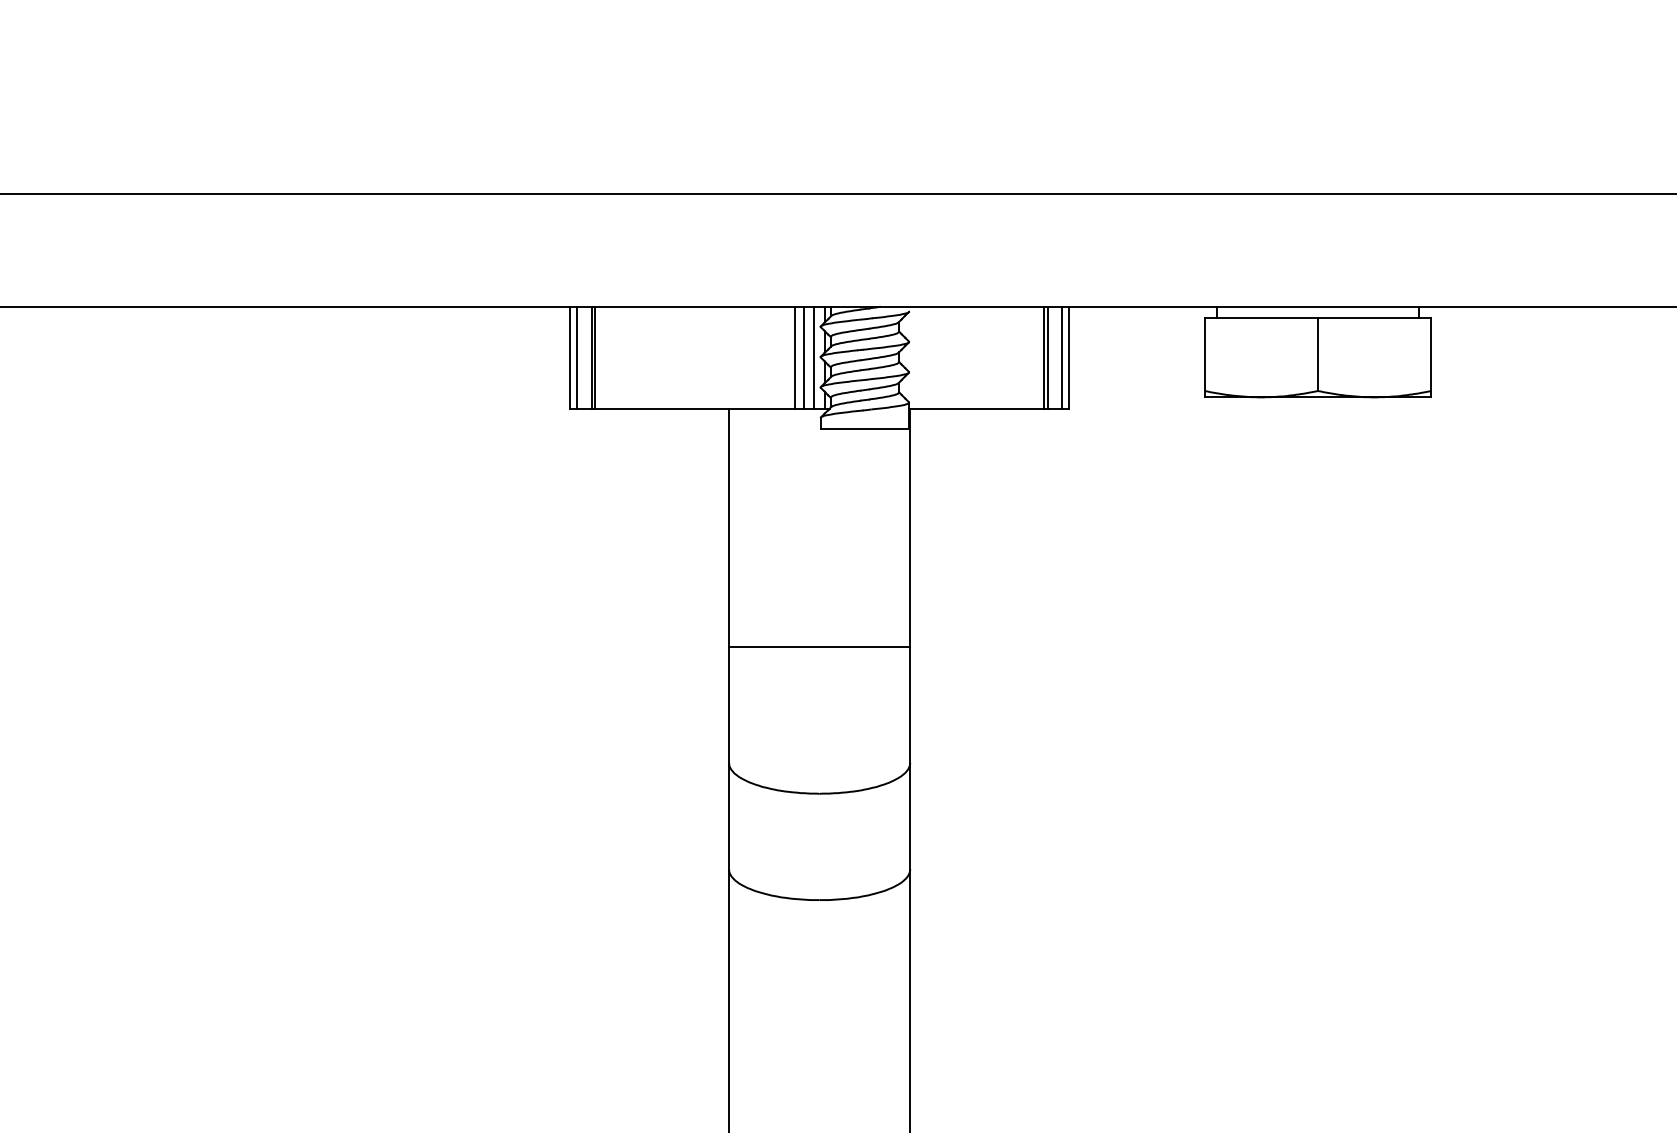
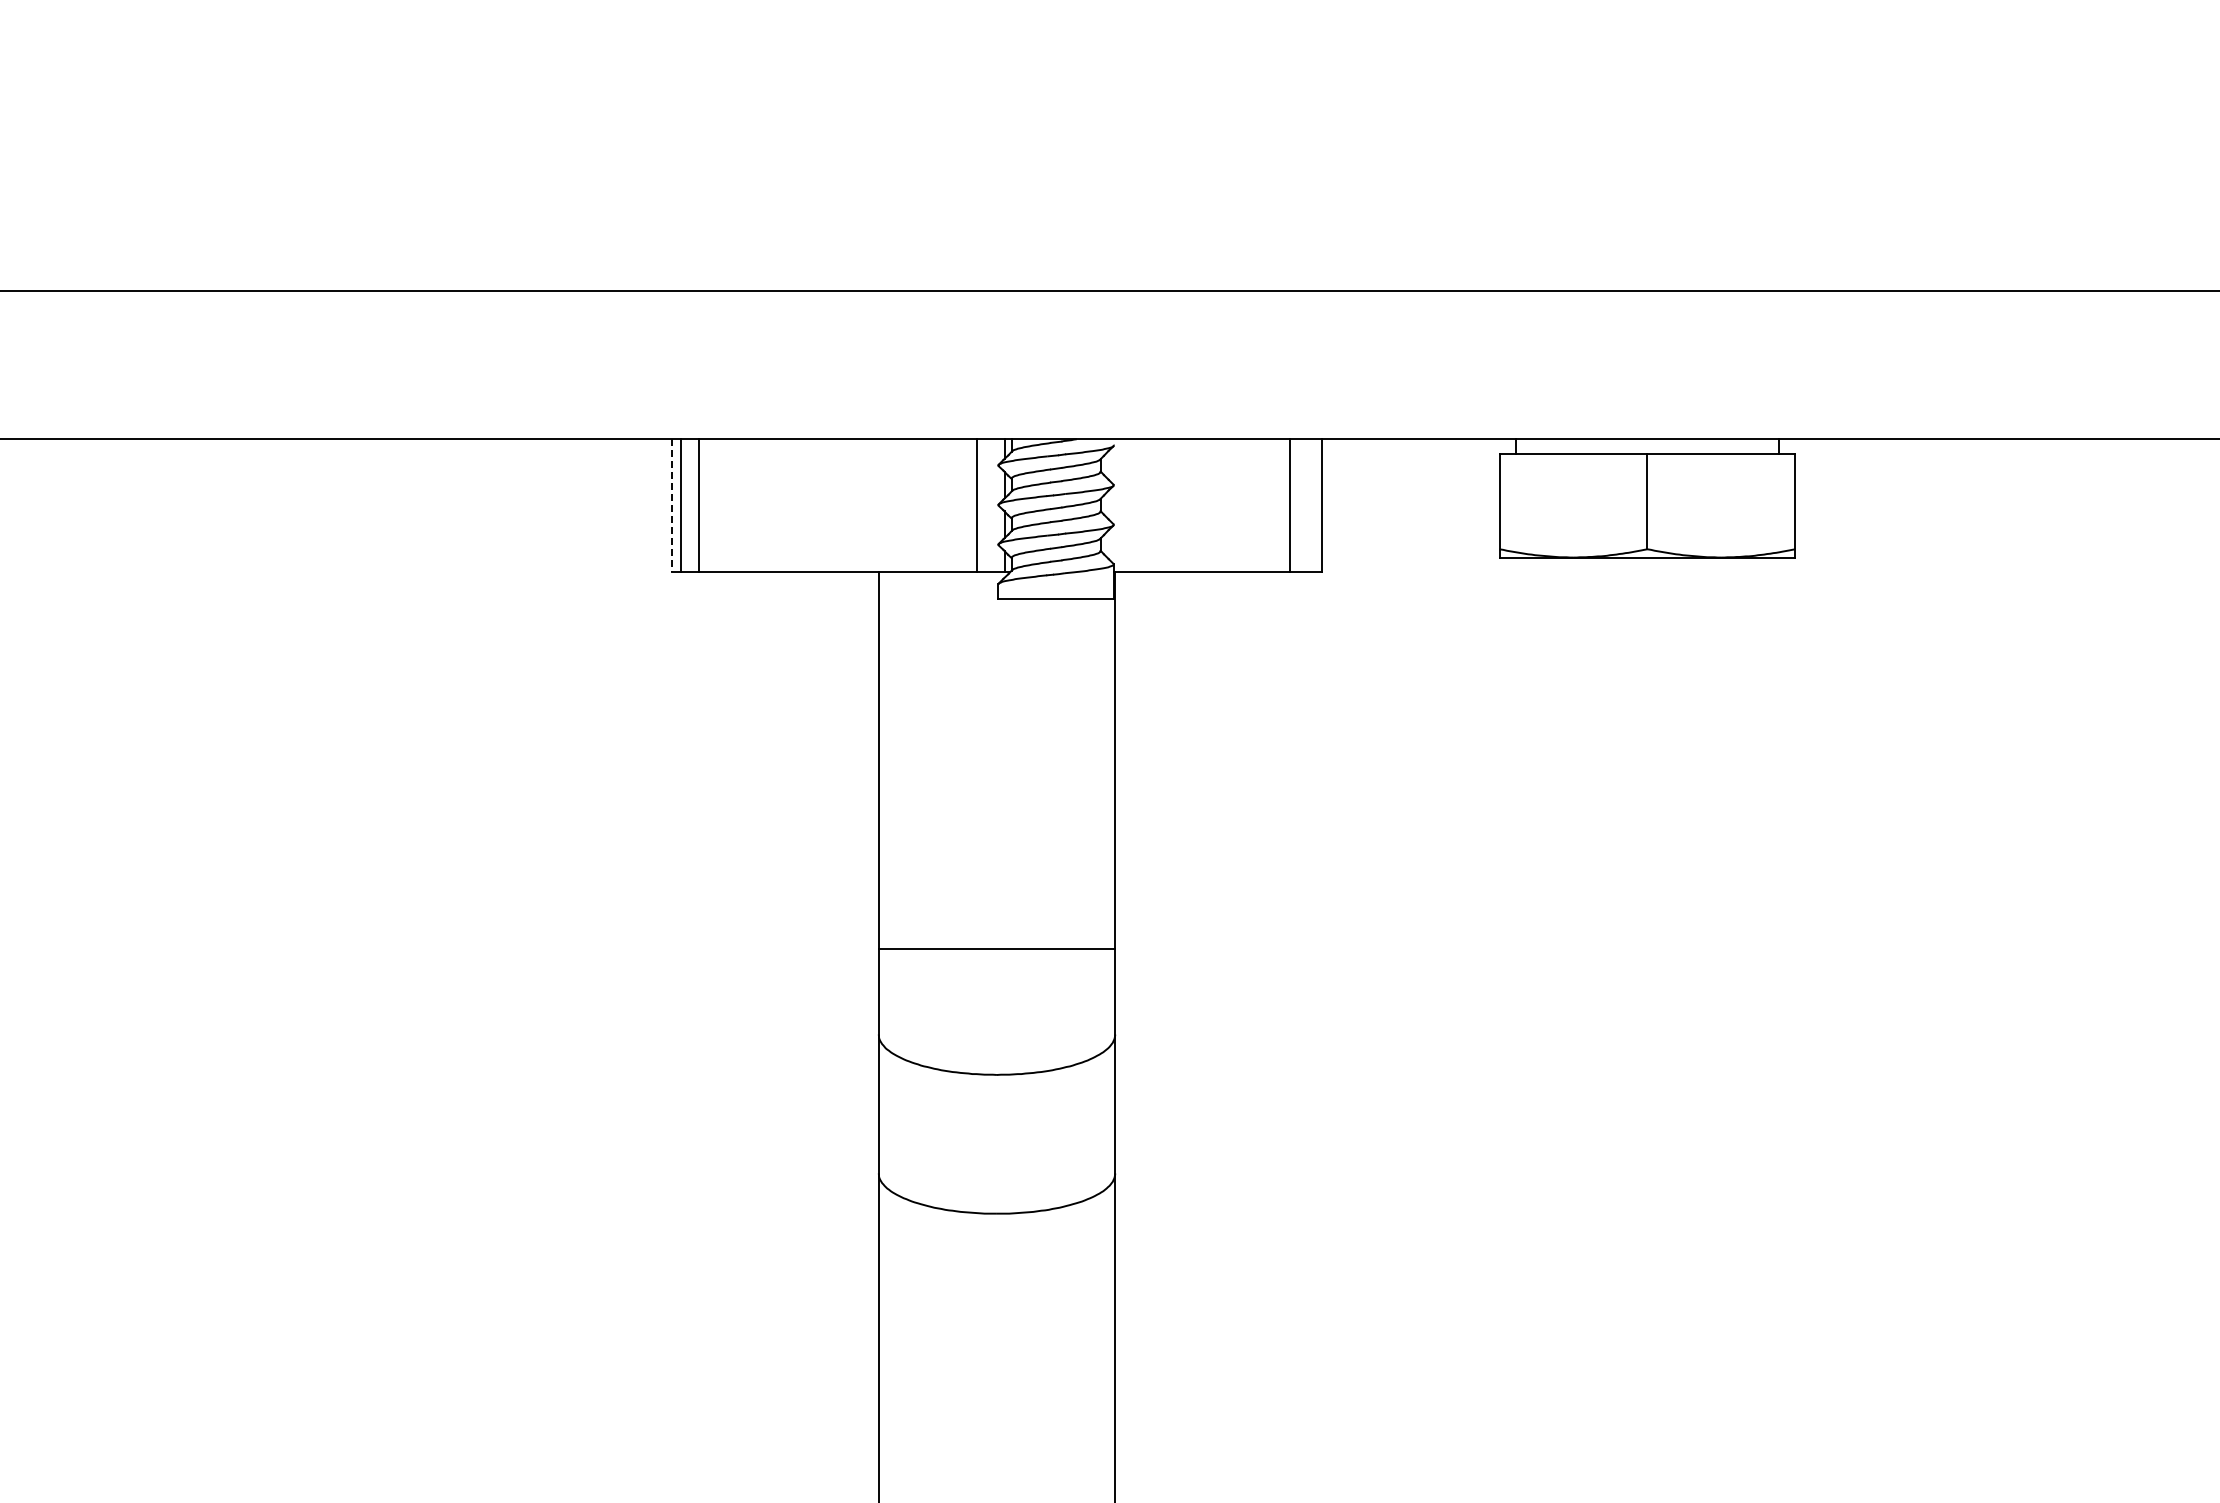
line: (570, 357) -> (671, 505), solid -> dashed
line: (594, 357) -> (703, 505), removed
line: (794, 357) -> (964, 505), removed
line: (813, 357) -> (989, 505), removed
line: (1047, 357) -> (1294, 505), removed
line: (1062, 357) -> (1313, 505), removed
line: (819, 646) -> (996, 948), moved

